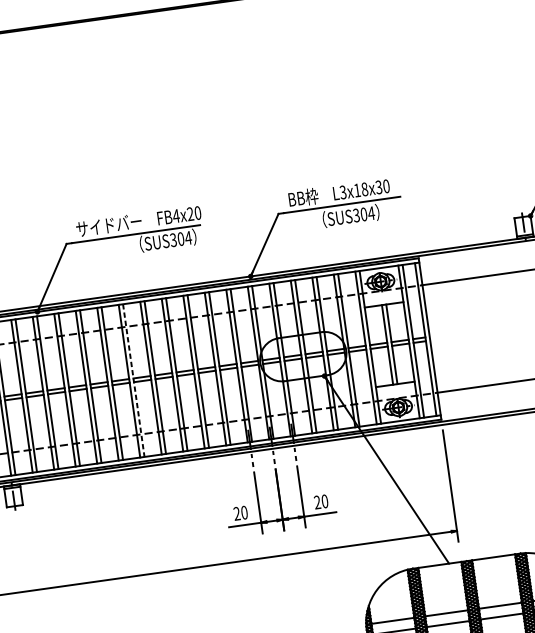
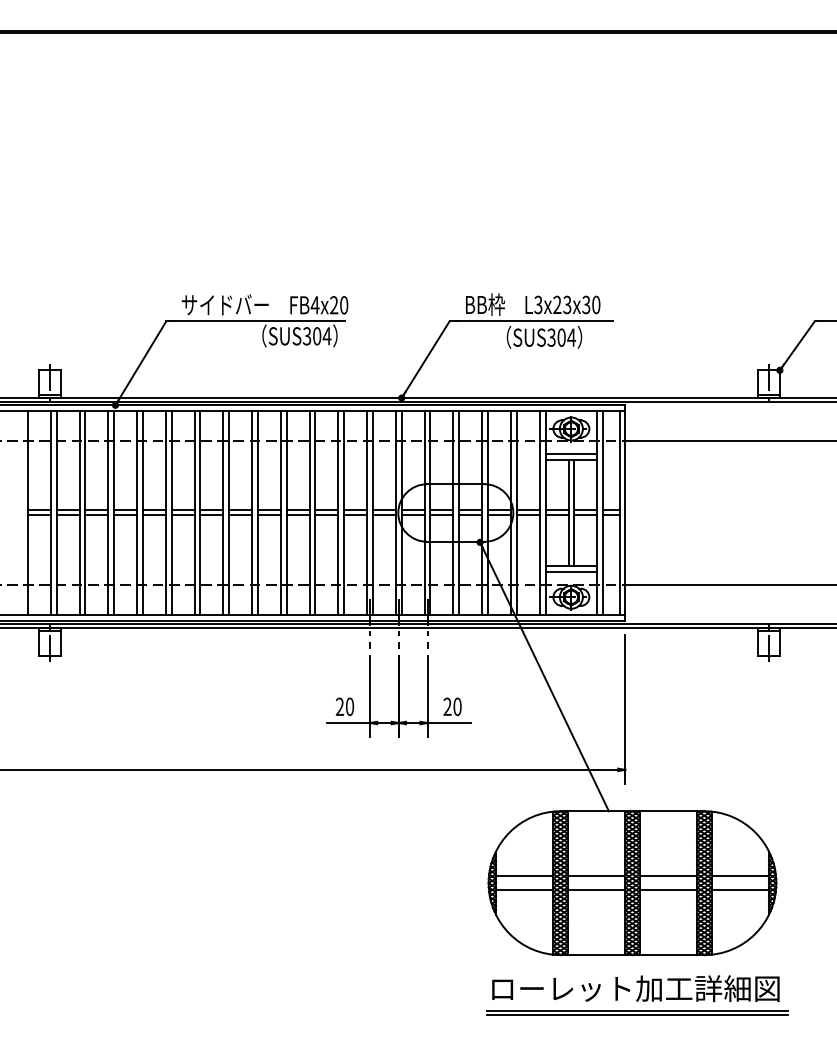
text: (361, 189) -> (562, 304), L3x18x30 -> L3x23x30
line: (383, 300) -> (571, 454), added
line: (134, 380) -> (229, 513), dashed -> solid
line: (396, 389) -> (571, 572), added

